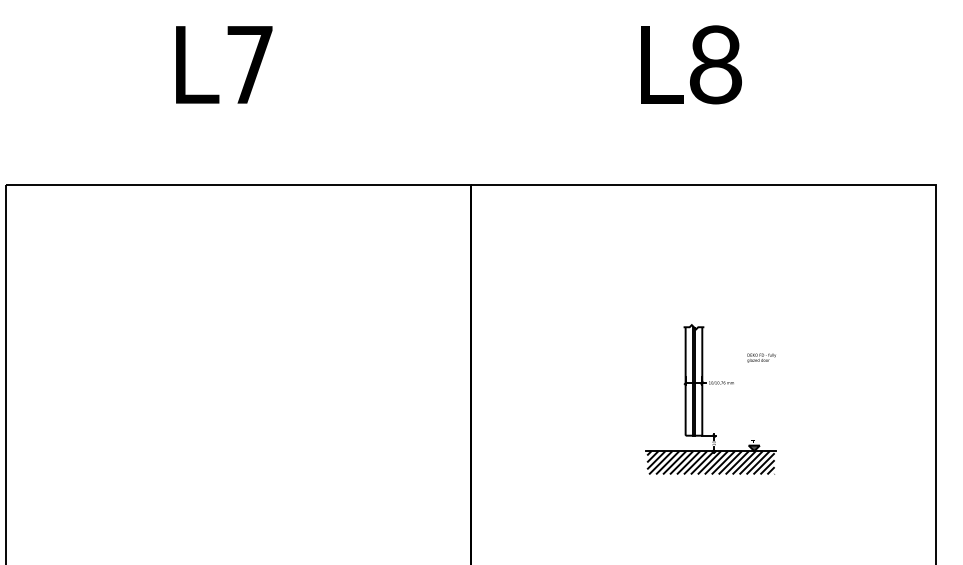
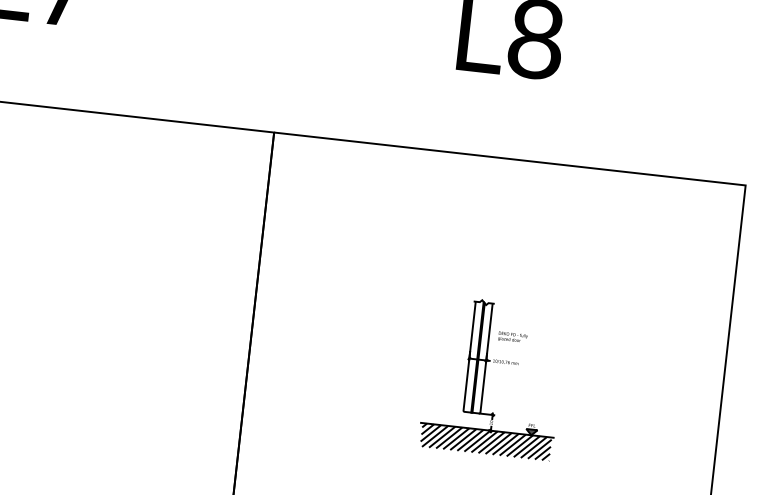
text: (761, 357) -> (512, 336), moved

